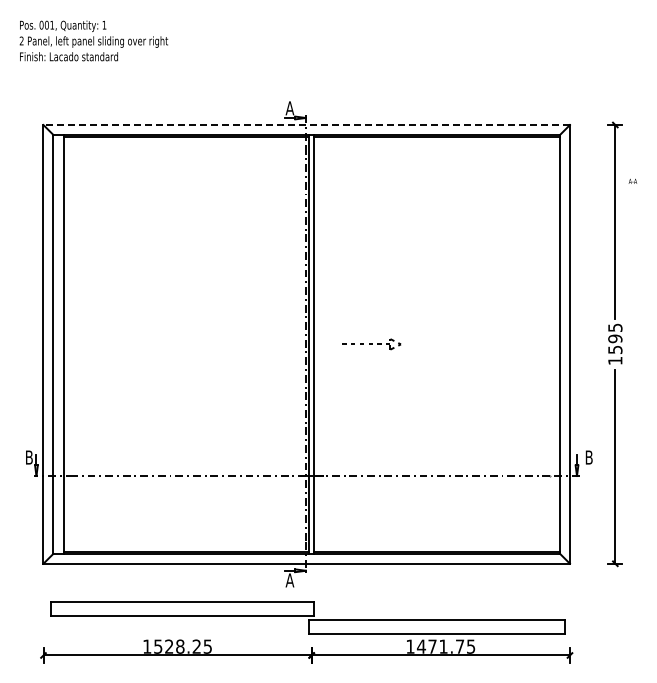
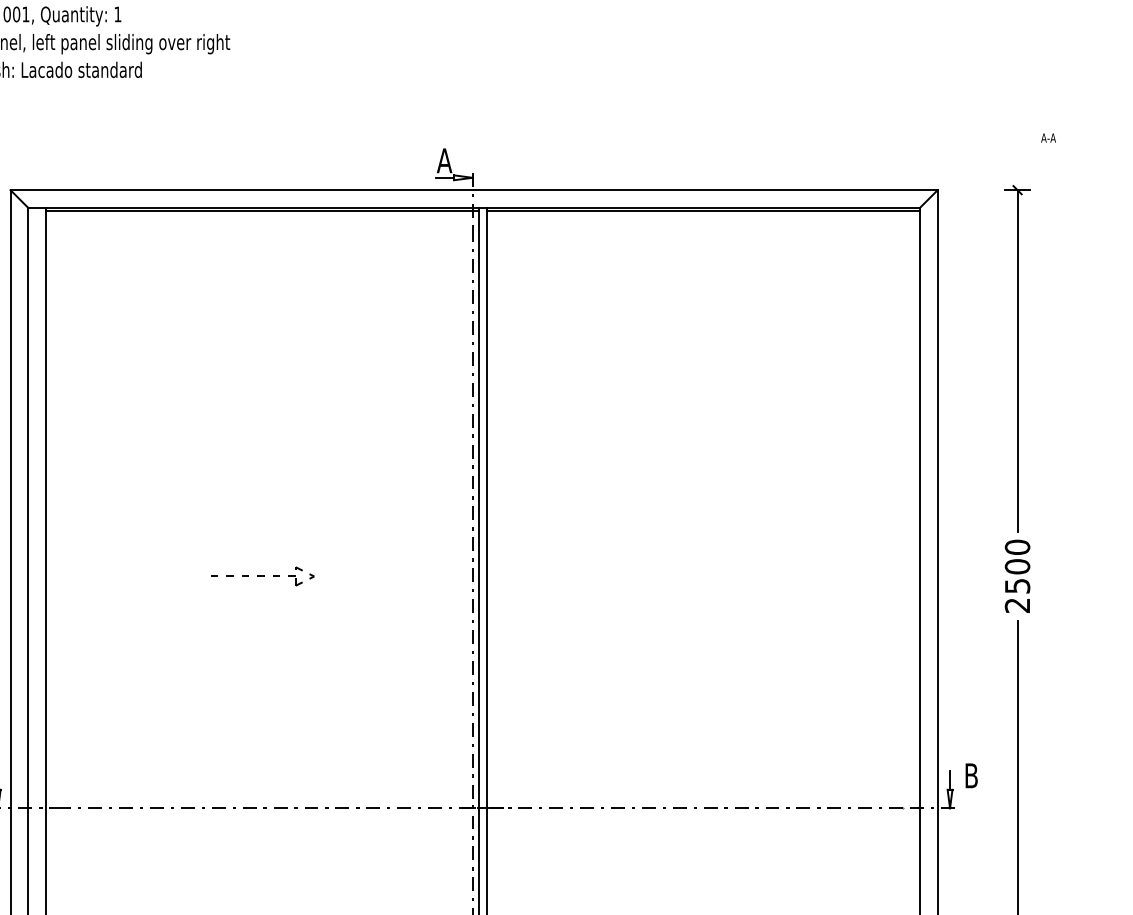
line: (306, 125) -> (473, 191), dashed -> solid
text: (632, 181) -> (1047, 138), moved
part: (371, 344) -> (262, 576), moved
text: (615, 344) -> (1017, 576), 1595 -> 2500

